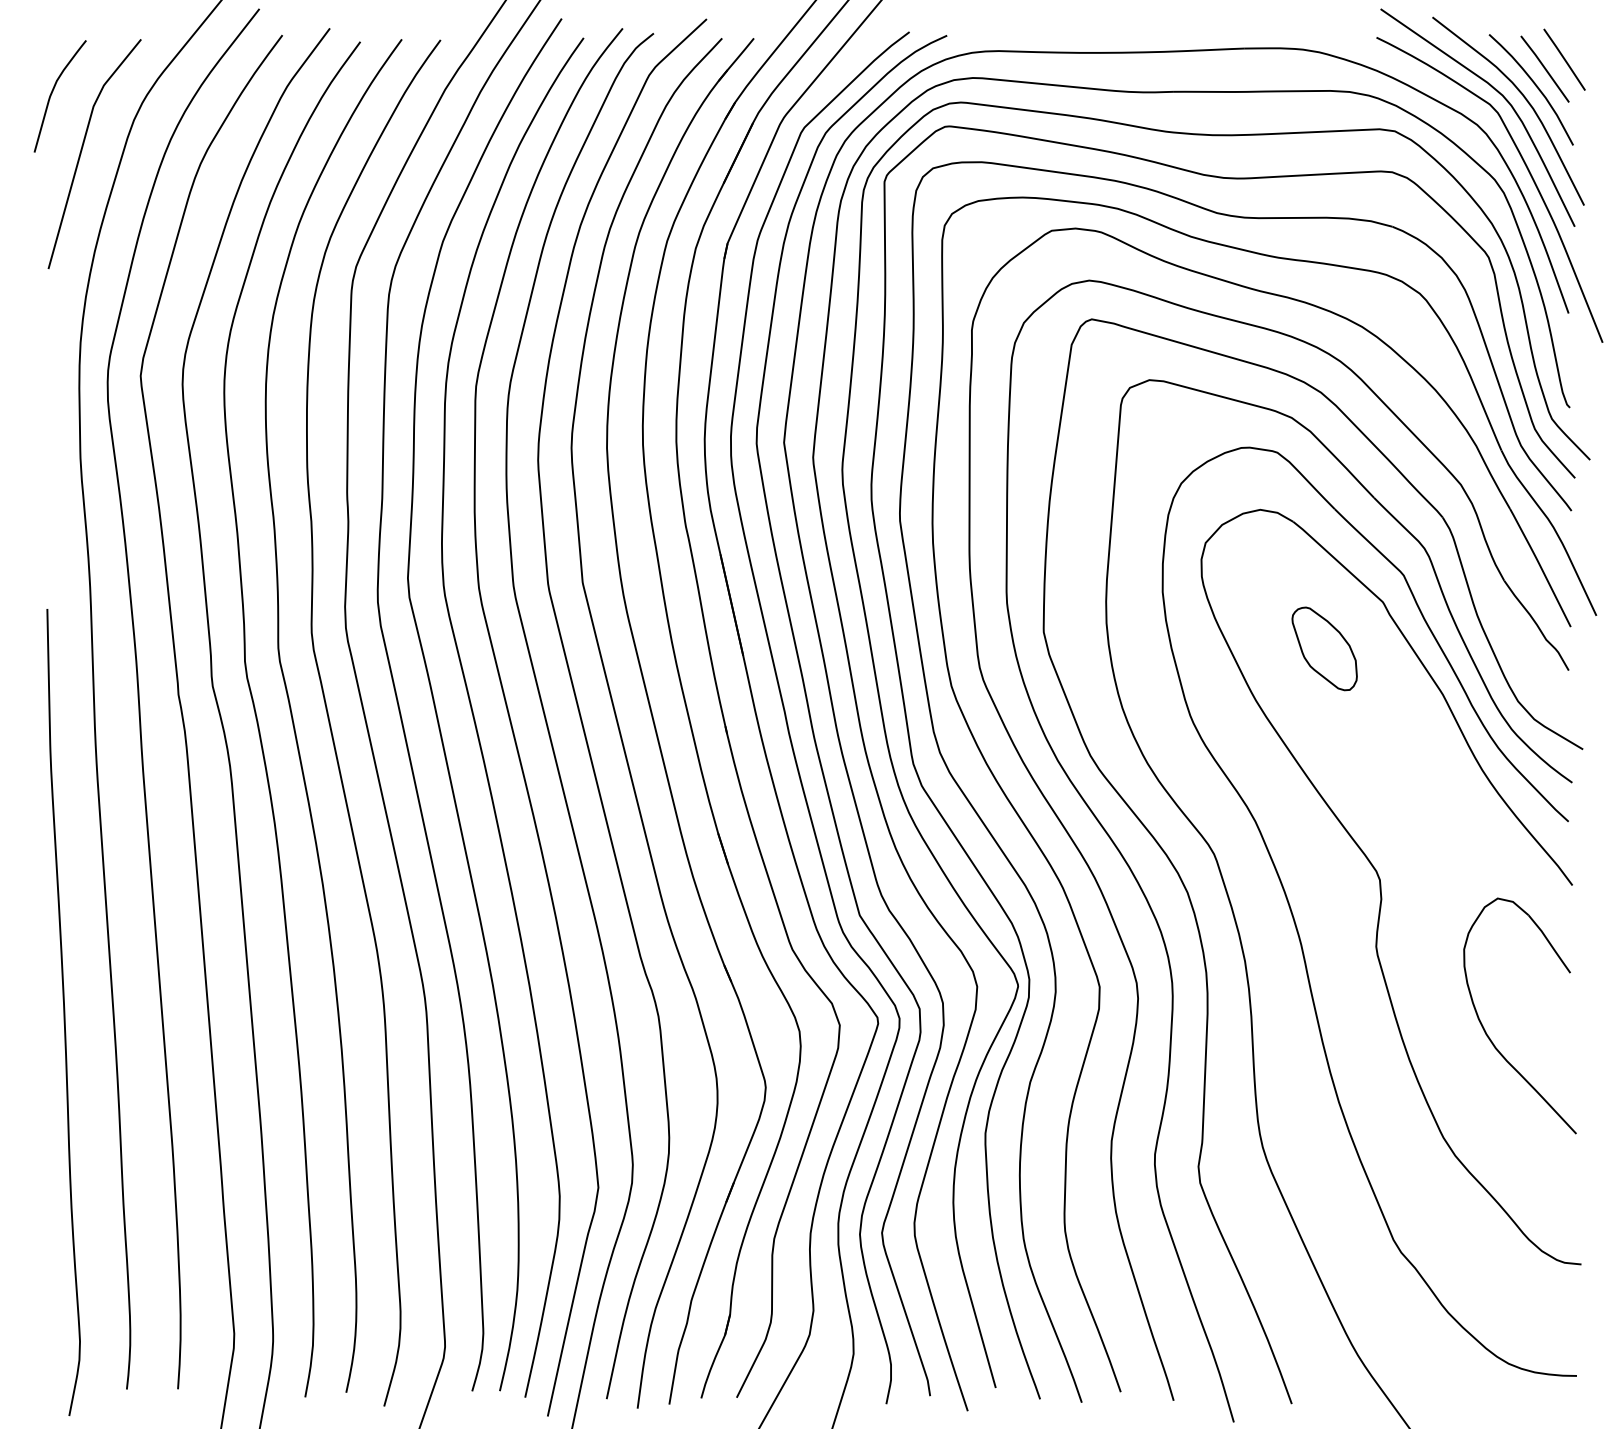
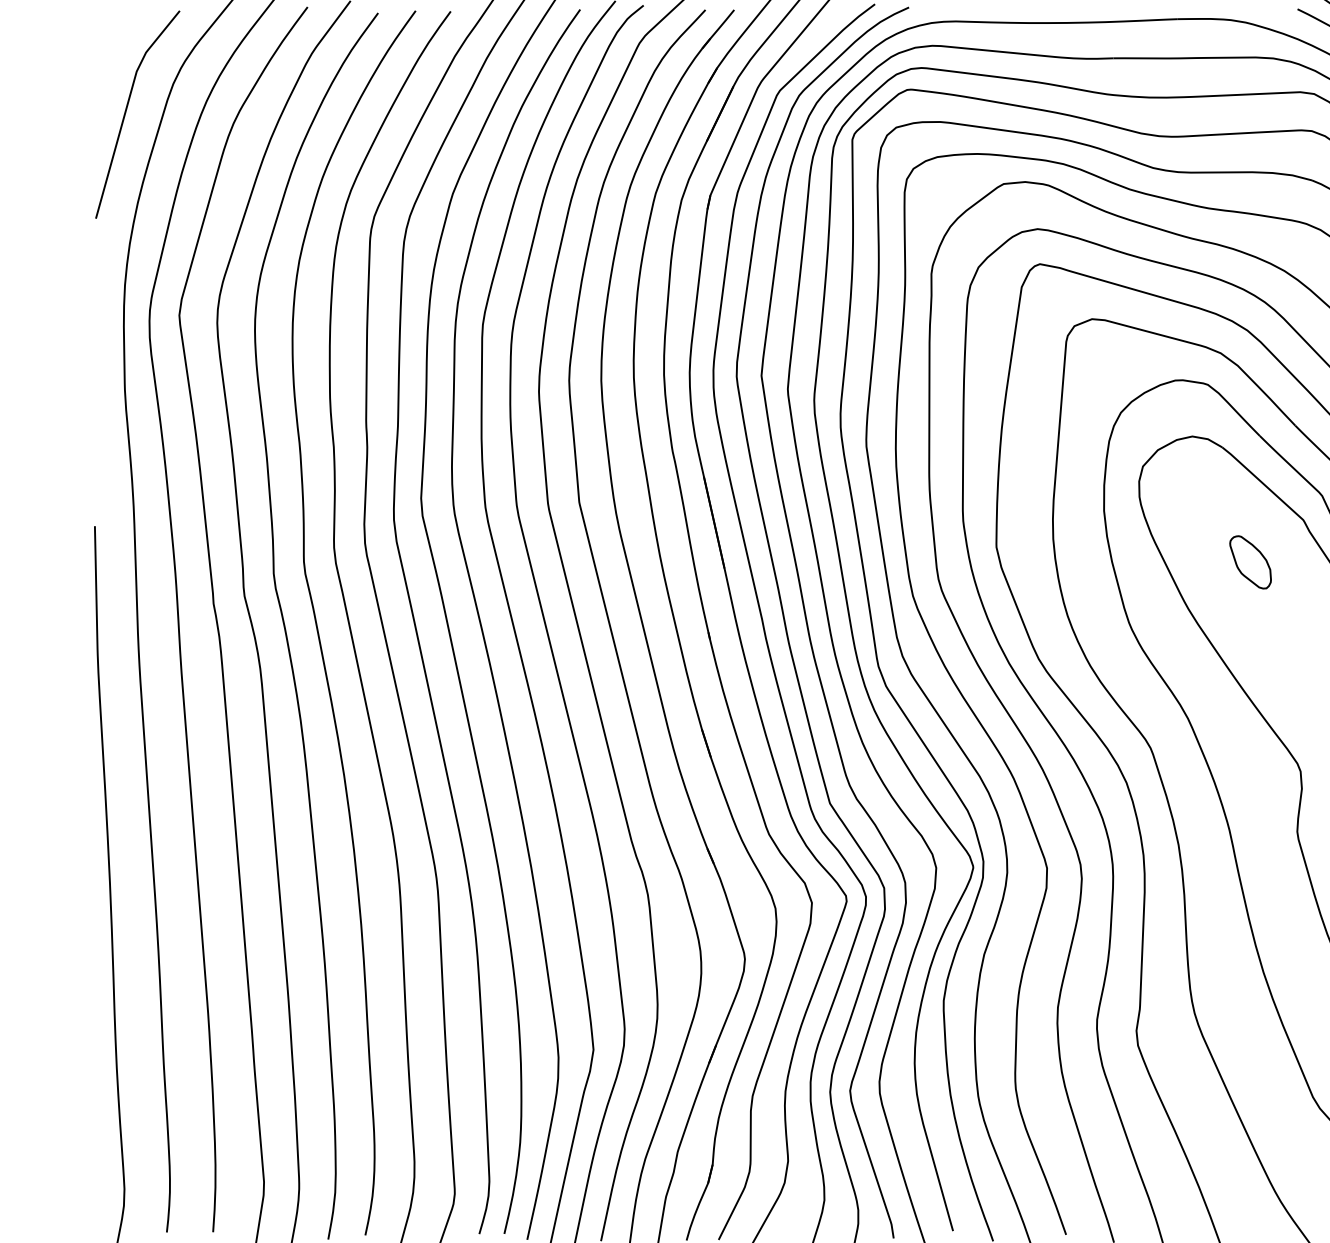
curve: (52, 93) -> (99, 59), removed
part: (1324, 648) -> (1250, 561), size x0.7

